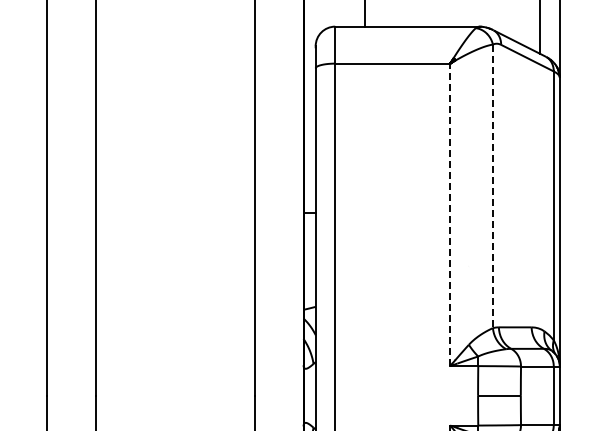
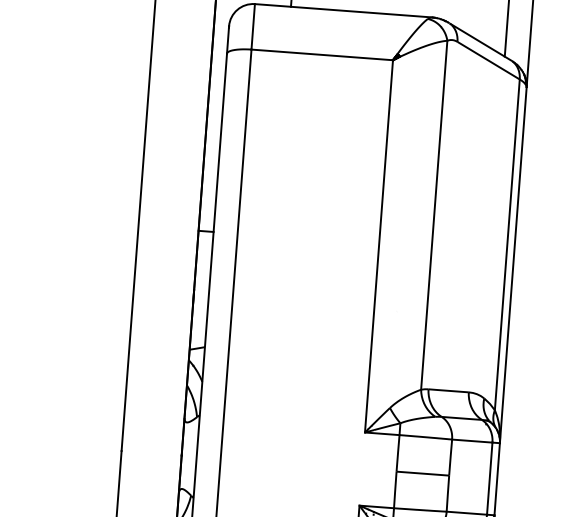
line: (492, 186) -> (433, 215), dashed -> solid
line: (450, 214) -> (379, 245), dashed -> solid

